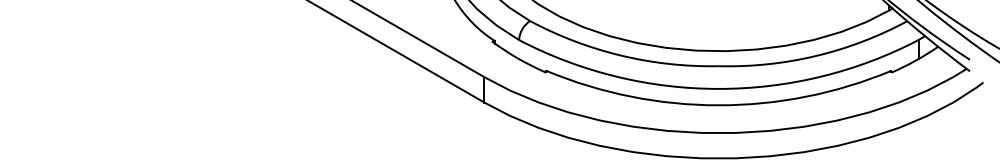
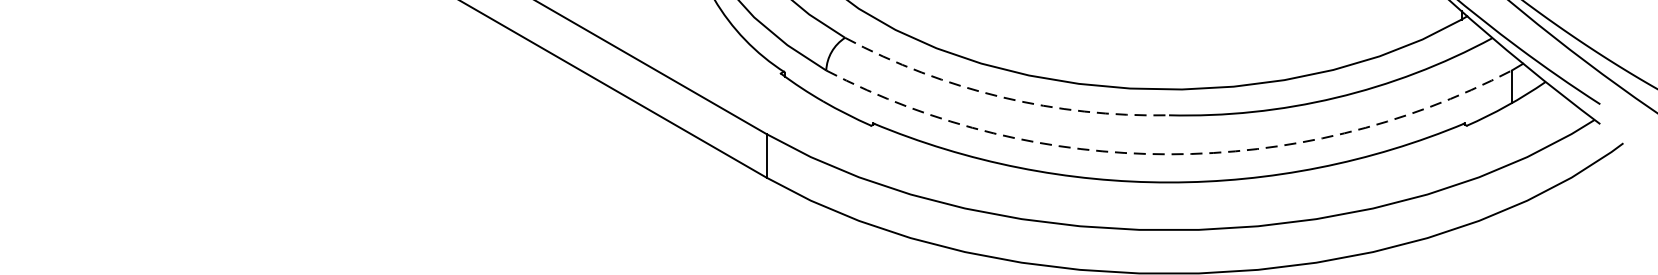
arc: (621, 55) -> (1002, 96), solid -> dashed
arc: (718, 88) -> (1168, 153), solid -> dashed

